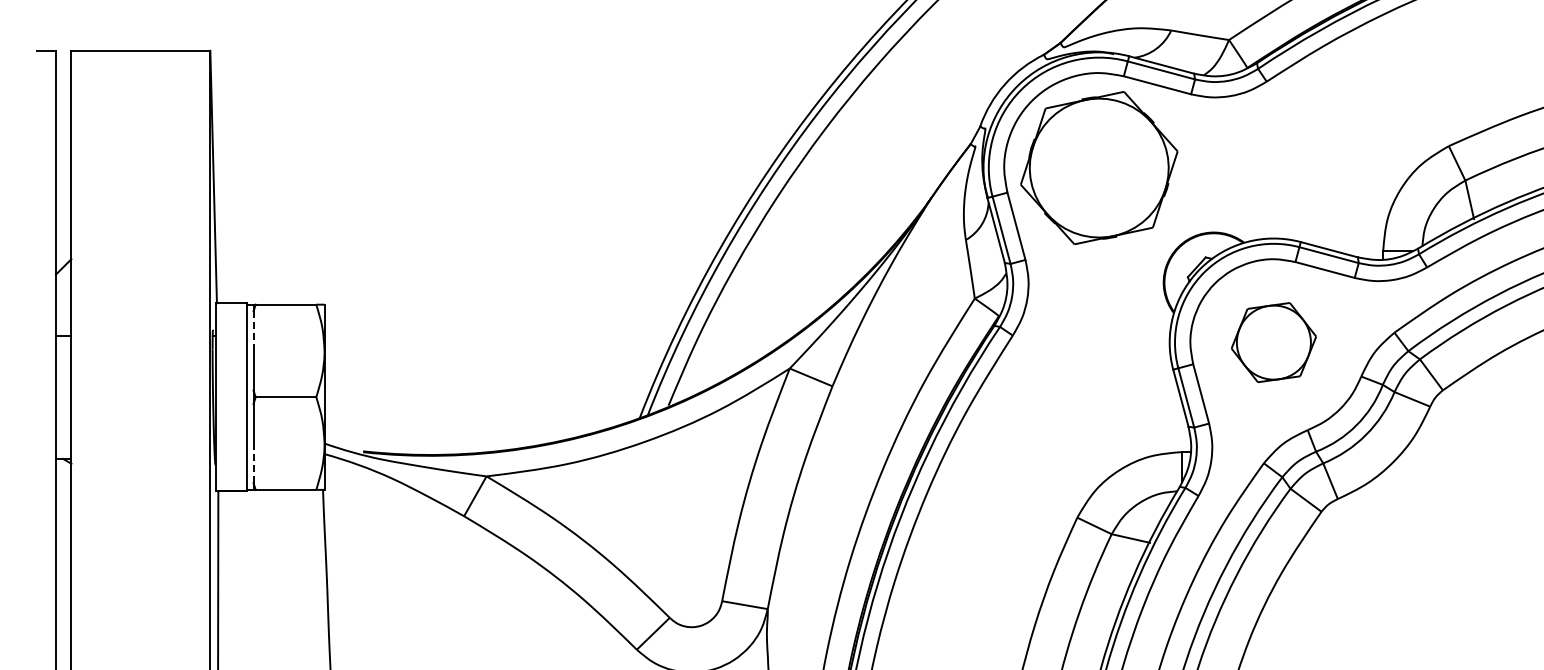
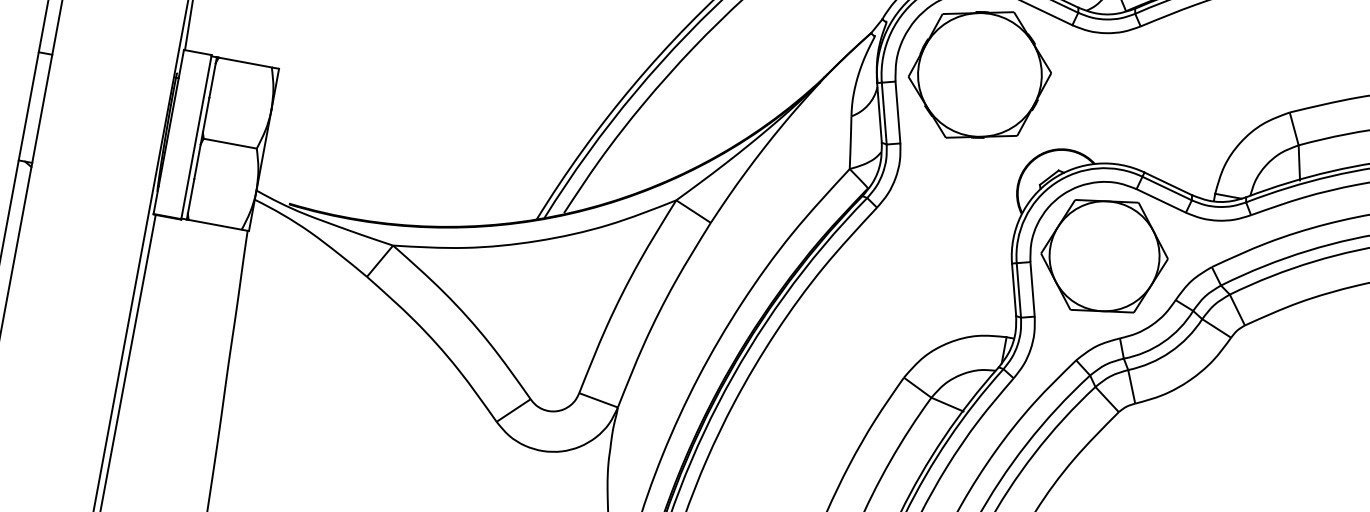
line: (253, 331) -> (212, 80), dashed -> solid
part: (1273, 342) -> (1104, 256), size x1.67
line: (253, 463) -> (191, 196), dashed -> solid

